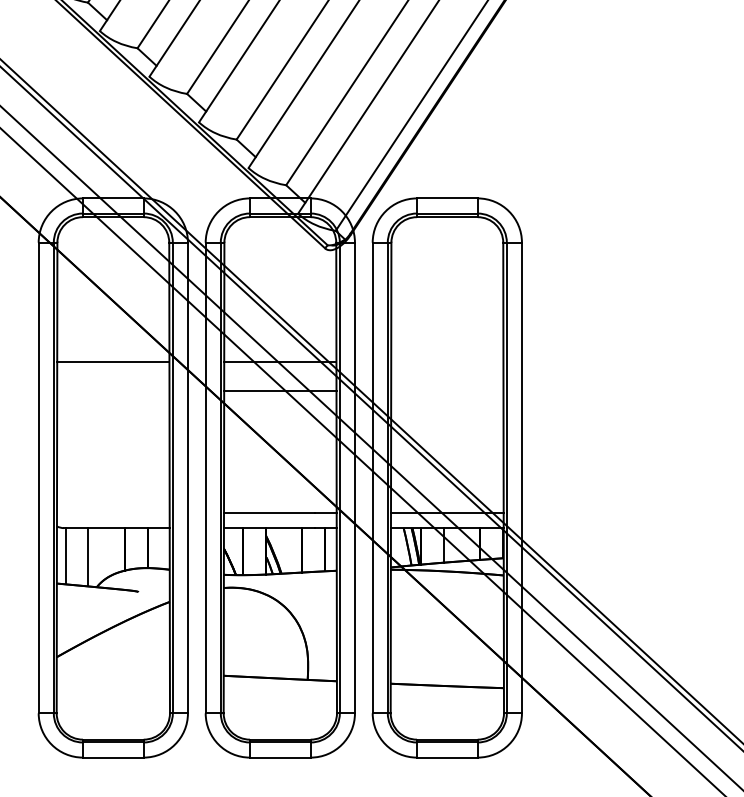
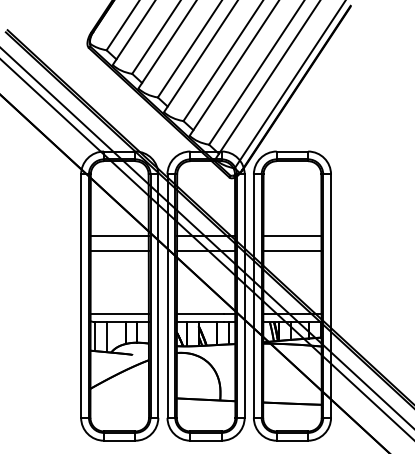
line: (447, 360) -> (292, 235), added
line: (112, 391) -> (119, 251), added
line: (447, 391) -> (292, 251), added
line: (112, 513) -> (119, 314), added

